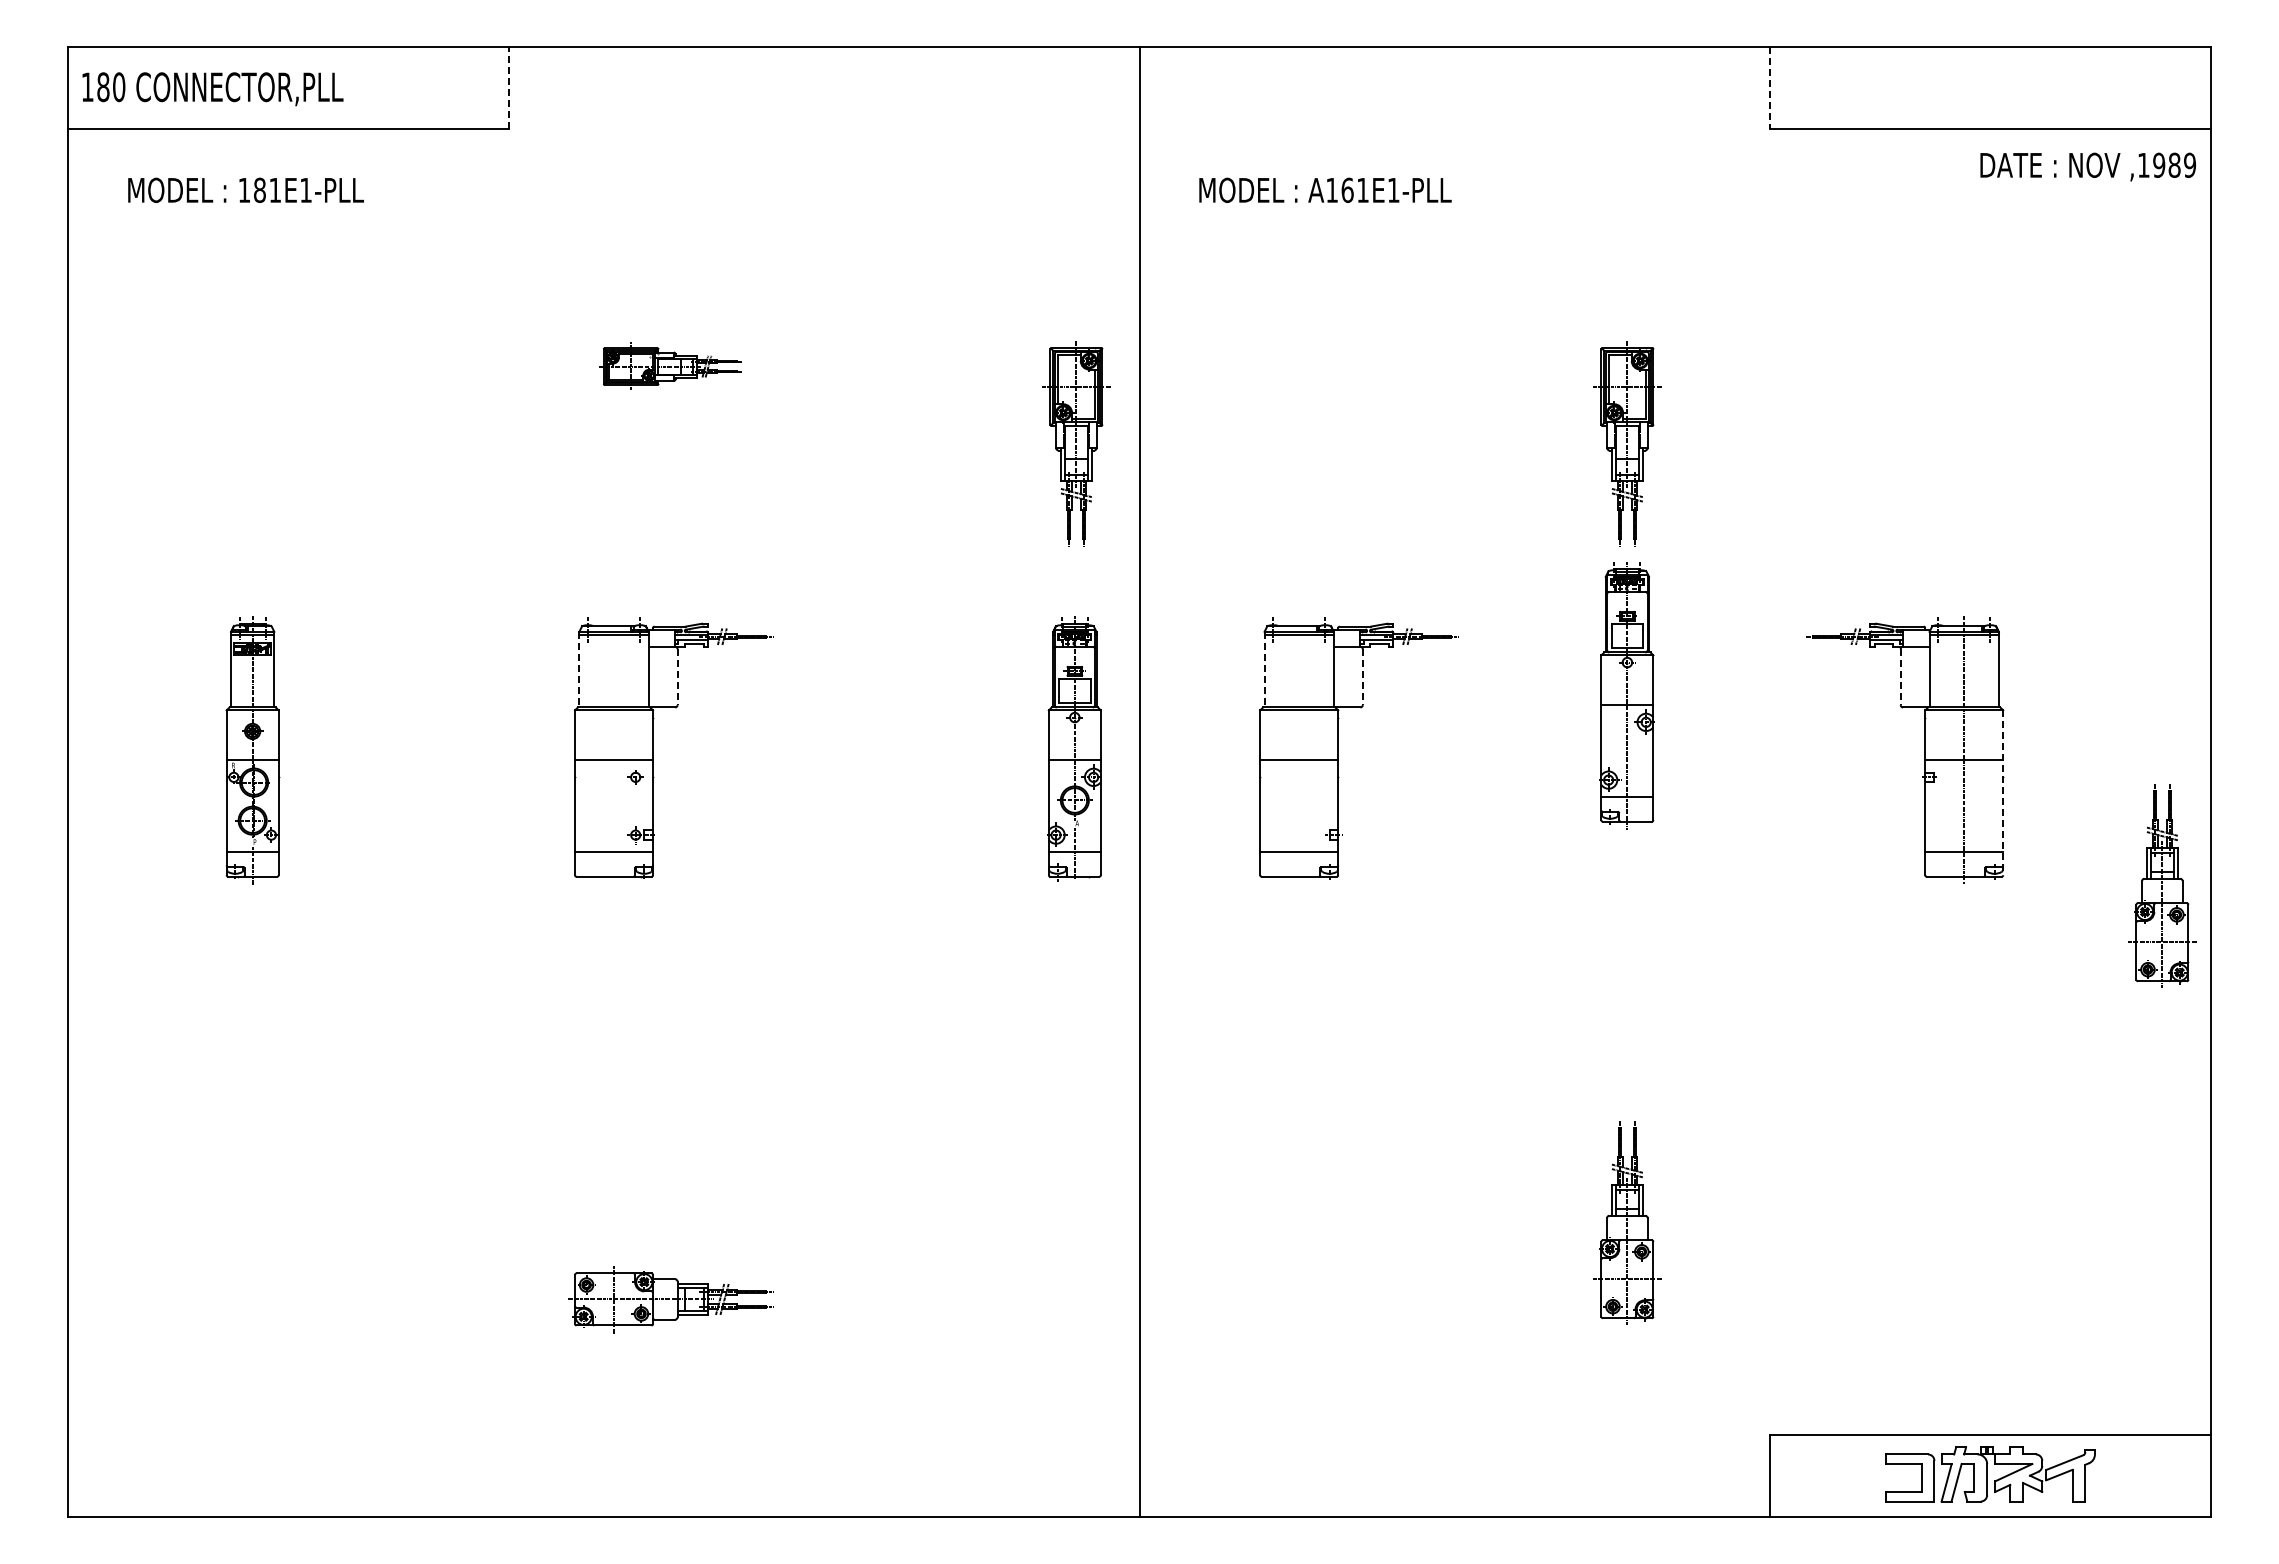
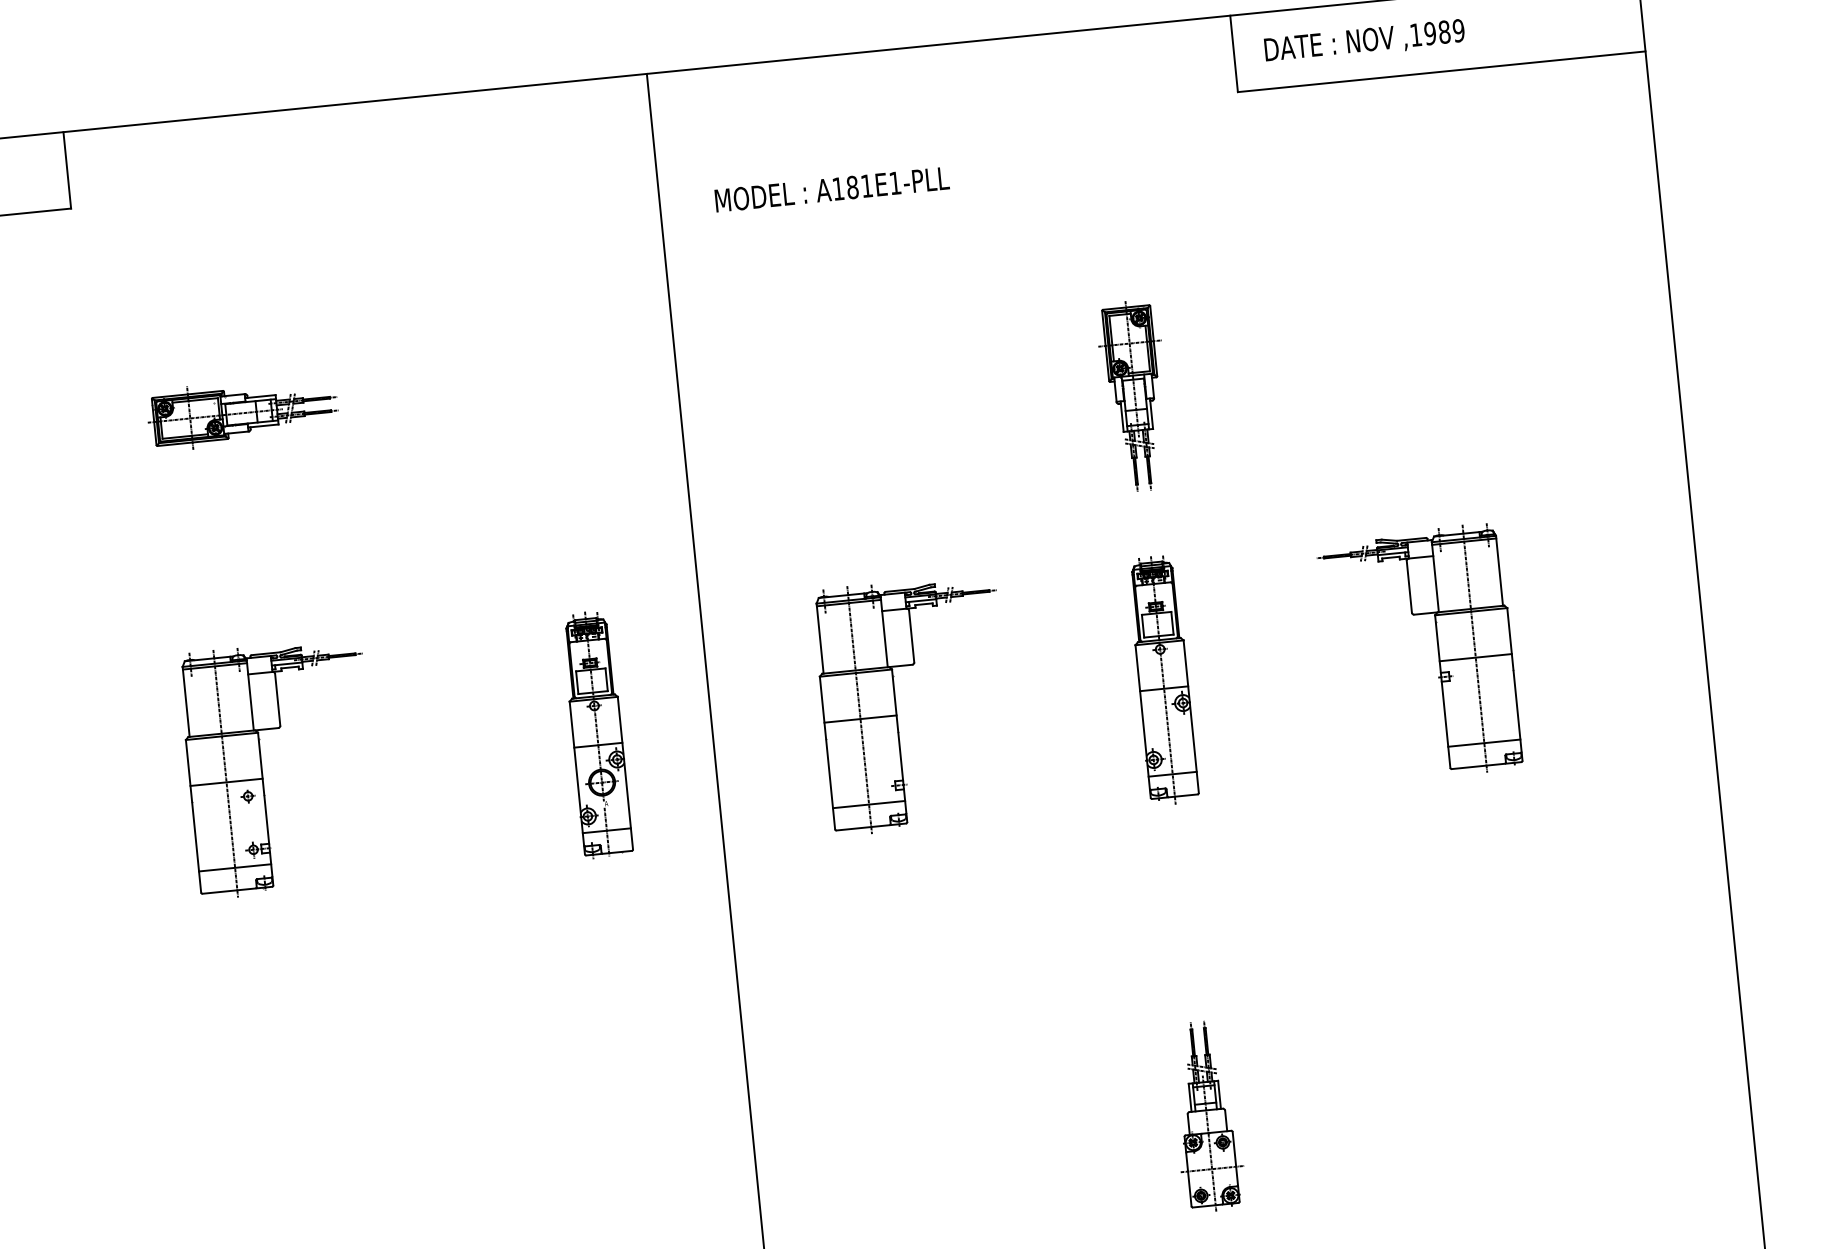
line: (508, 87) -> (66, 169), dashed -> solid
line: (1770, 88) -> (1234, 54), dashed -> solid
text: (2087, 166) -> (1364, 41), moved
text: (1347, 189) -> (852, 186), A161E1-PLL -> A181E1-PLL
part: (670, 366) -> (242, 413), size x1.43
part: (1076, 443) -> (625, 446), removed
line: (579, 669) -> (186, 701), dashed -> solid
line: (1264, 669) -> (820, 638), dashed -> solid
line: (677, 677) -> (277, 700), dashed -> solid
line: (1362, 677) -> (911, 636), dashed -> solid
line: (1900, 677) -> (1409, 587), dashed -> solid
part: (1626, 695) -> (1162, 680), moved
part: (1074, 748) -> (596, 734), moved
line: (614, 750) -> (226, 773), added
line: (1299, 750) -> (859, 710), added
line: (2003, 793) -> (1515, 684), dashed -> solid
part: (2162, 885) -> (1670, 755), removed

